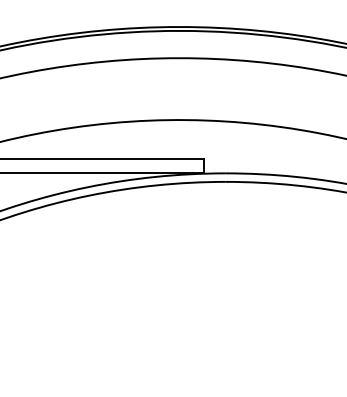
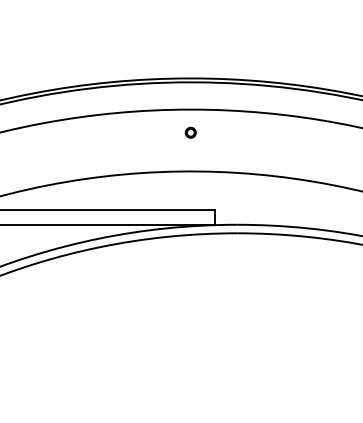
part: (179, 81) -> (190, 132), added

